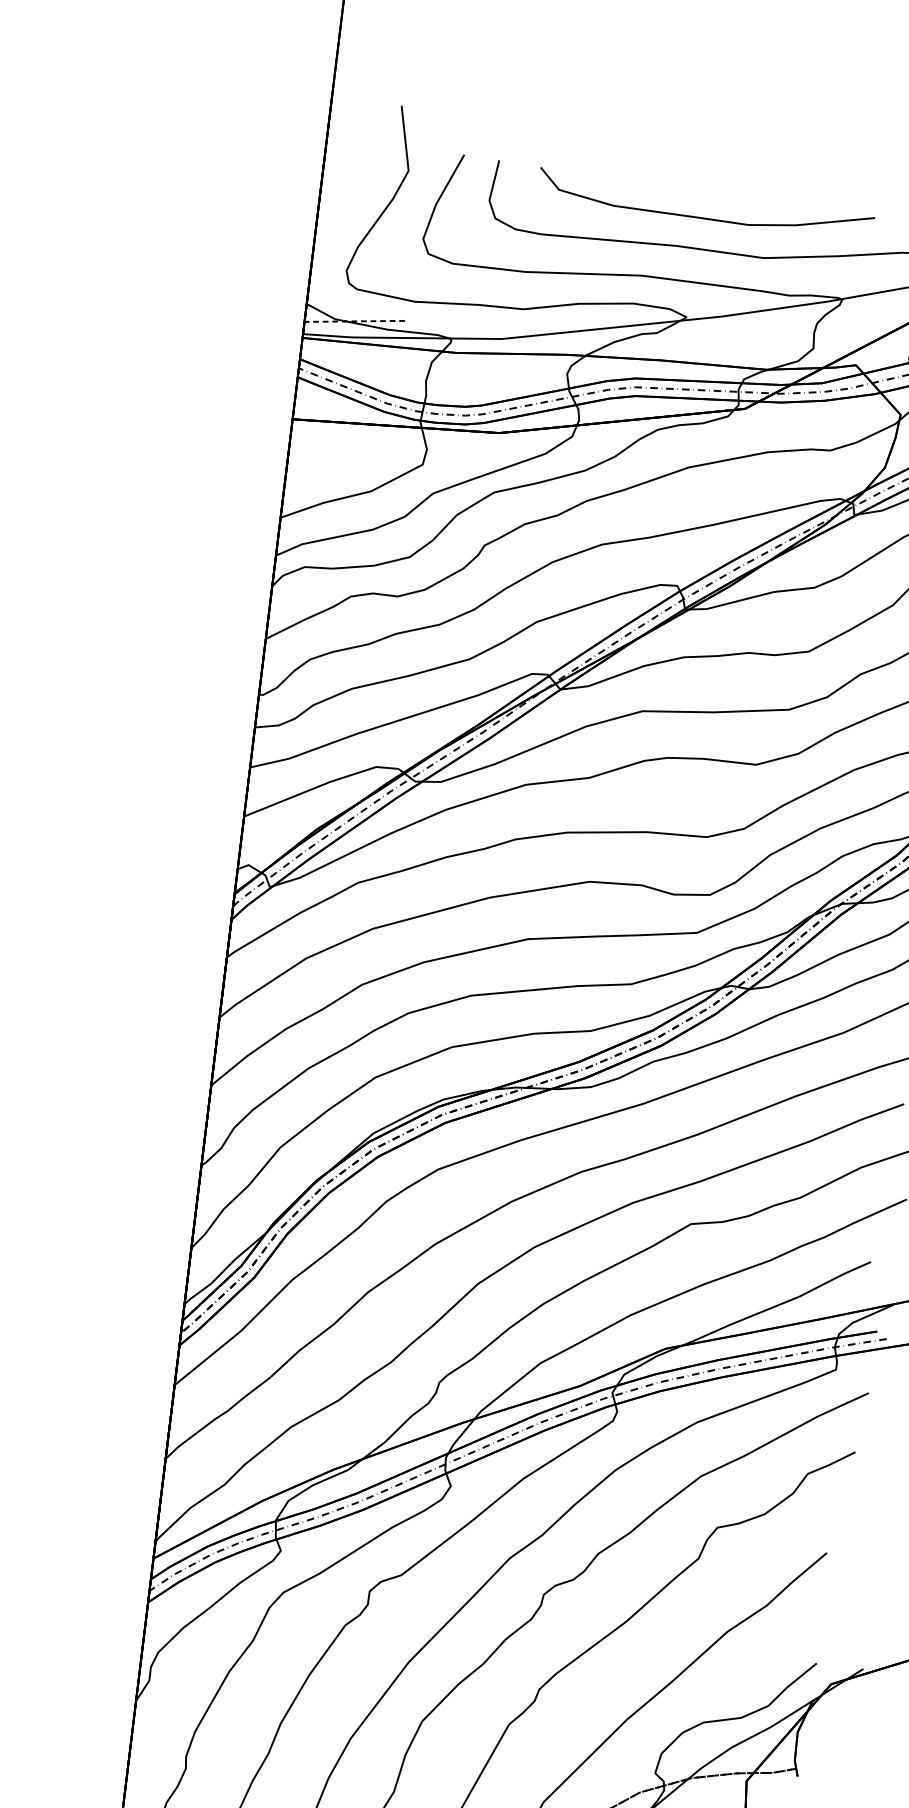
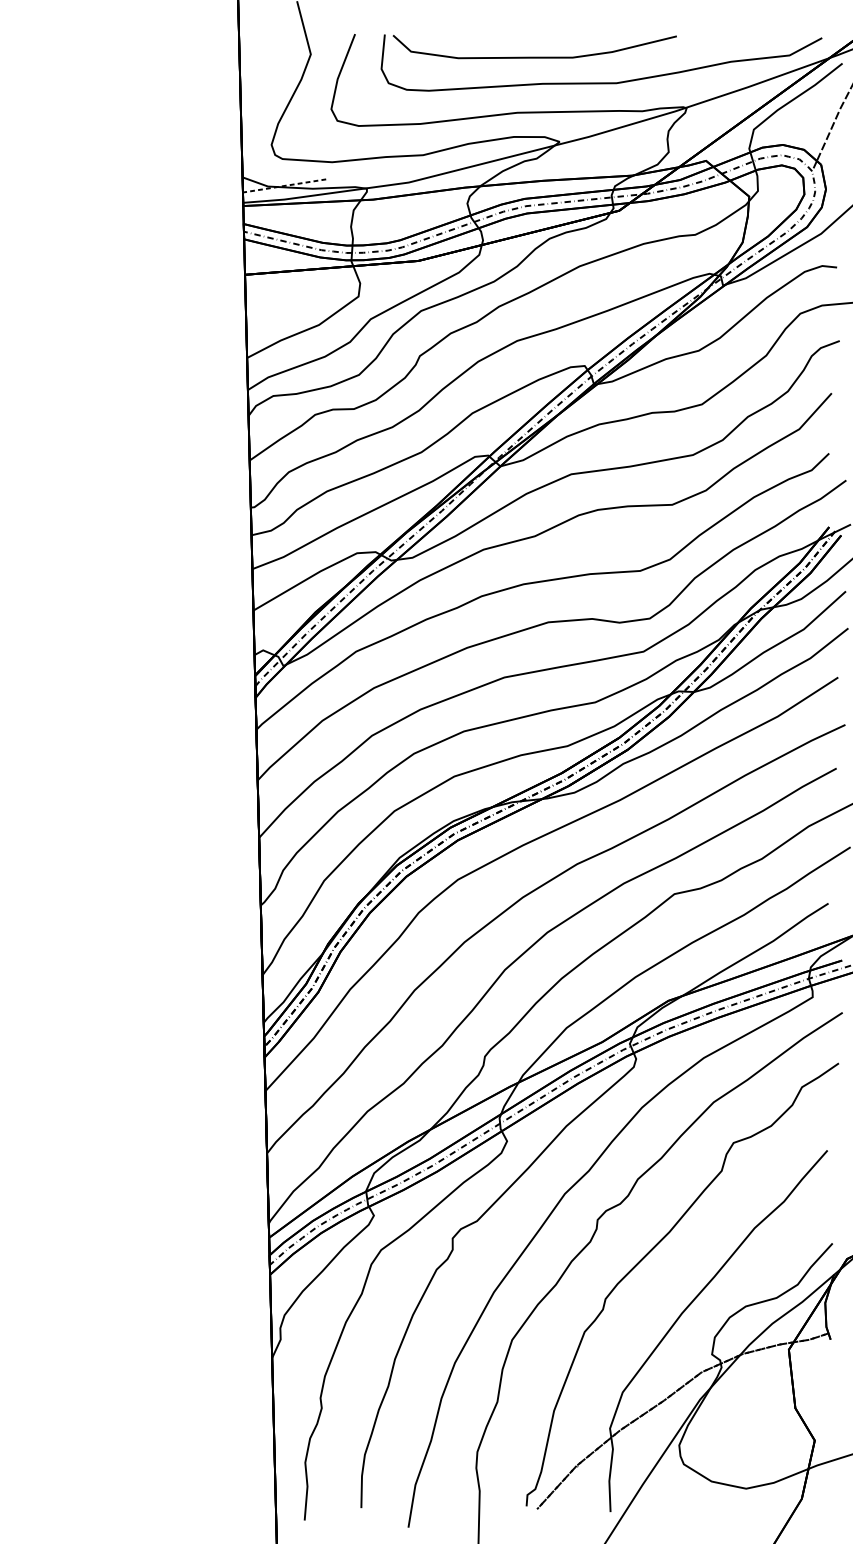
curve: (703, 217) -> (534, 56), moved

